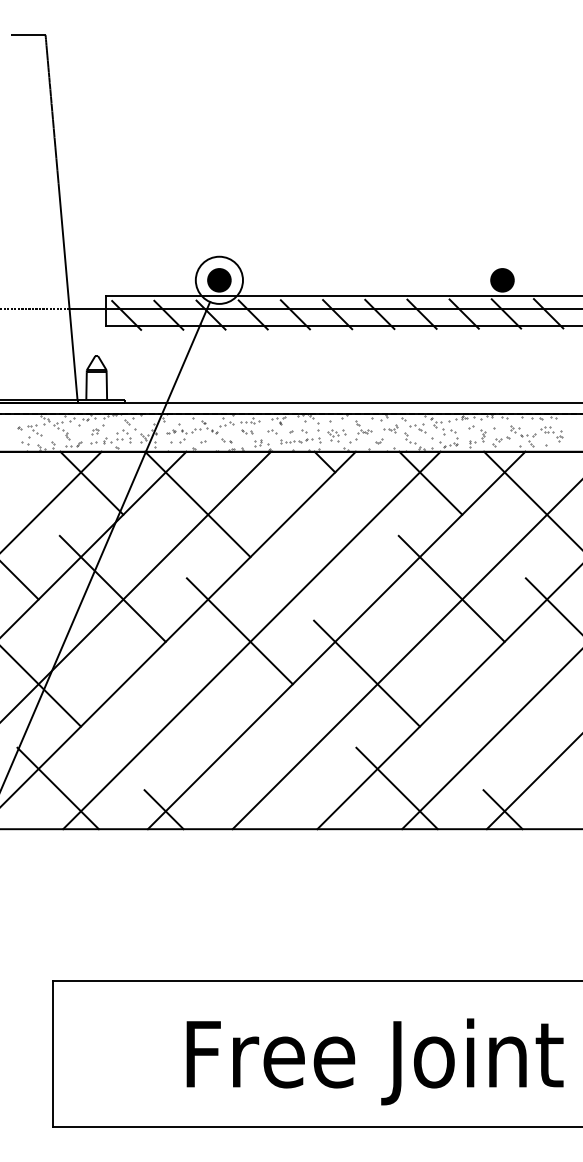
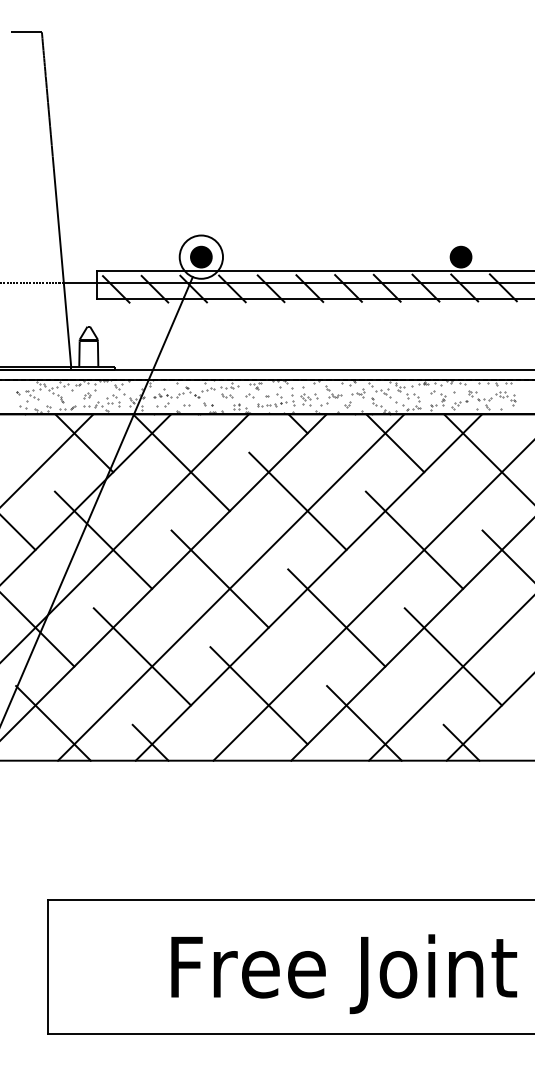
line: (324, 545) -> (297, 500), added
line: (155, 715) -> (142, 656), added
line: (493, 715) -> (452, 656), added
line: (281, 758) -> (258, 695), added

